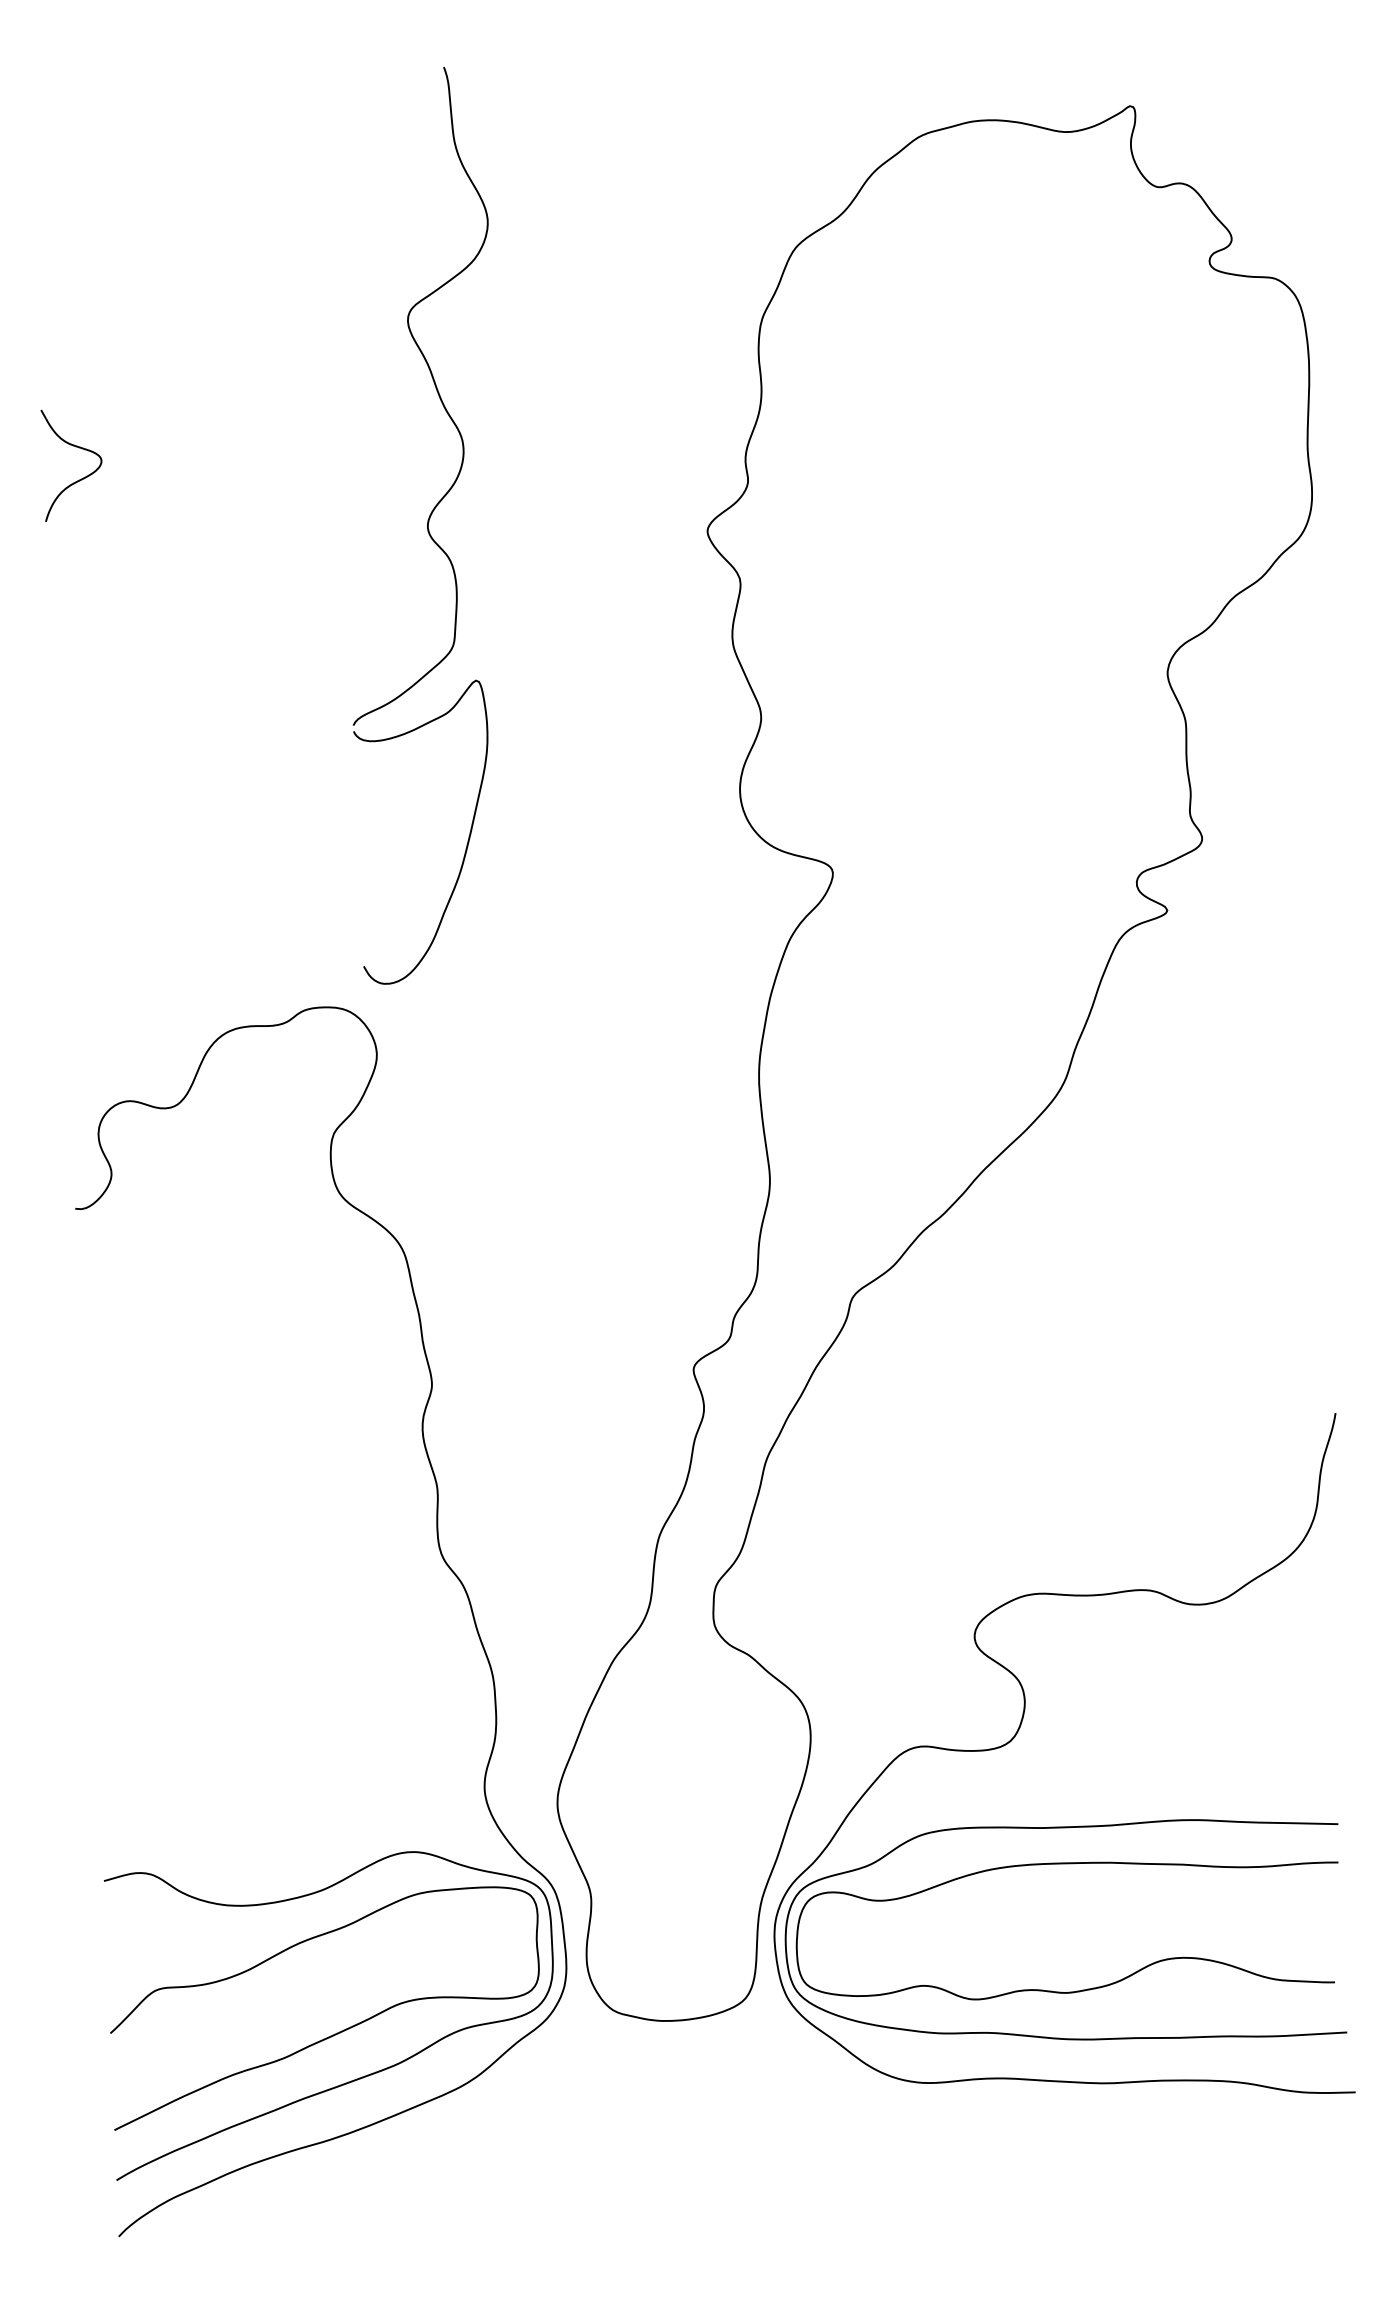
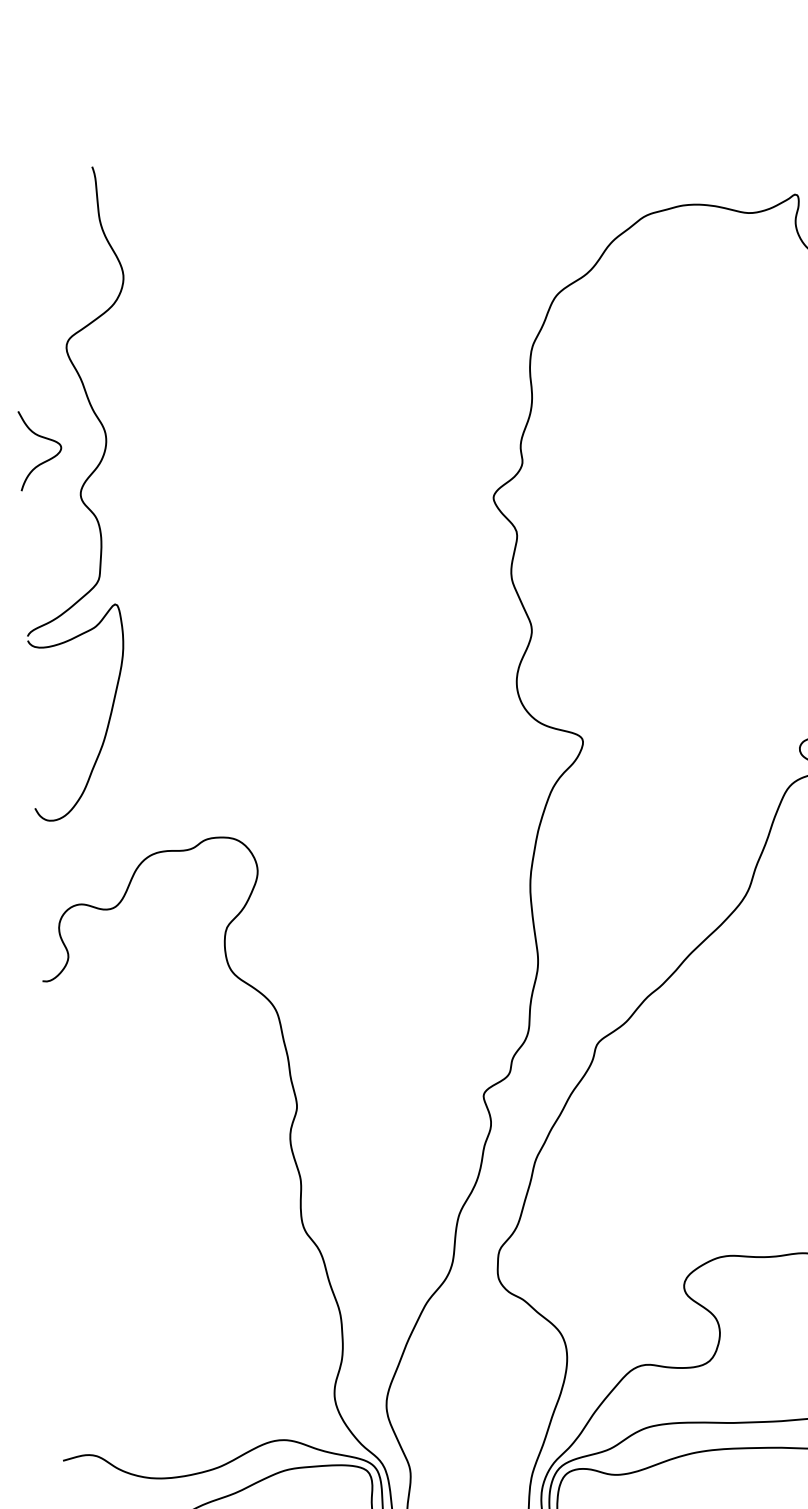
part: (427, 525) -> (80, 493), moved

